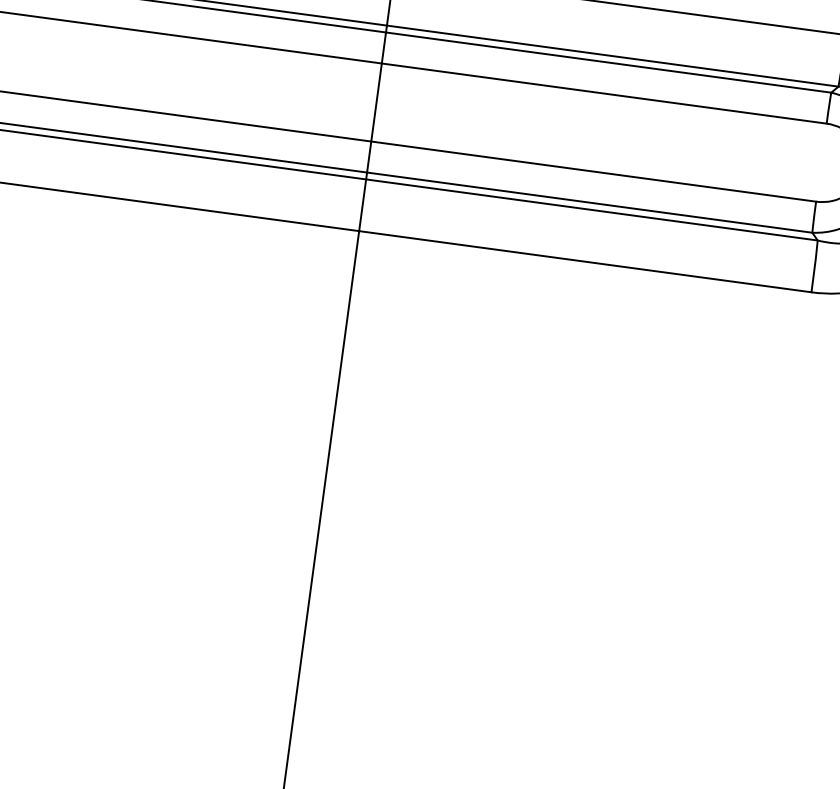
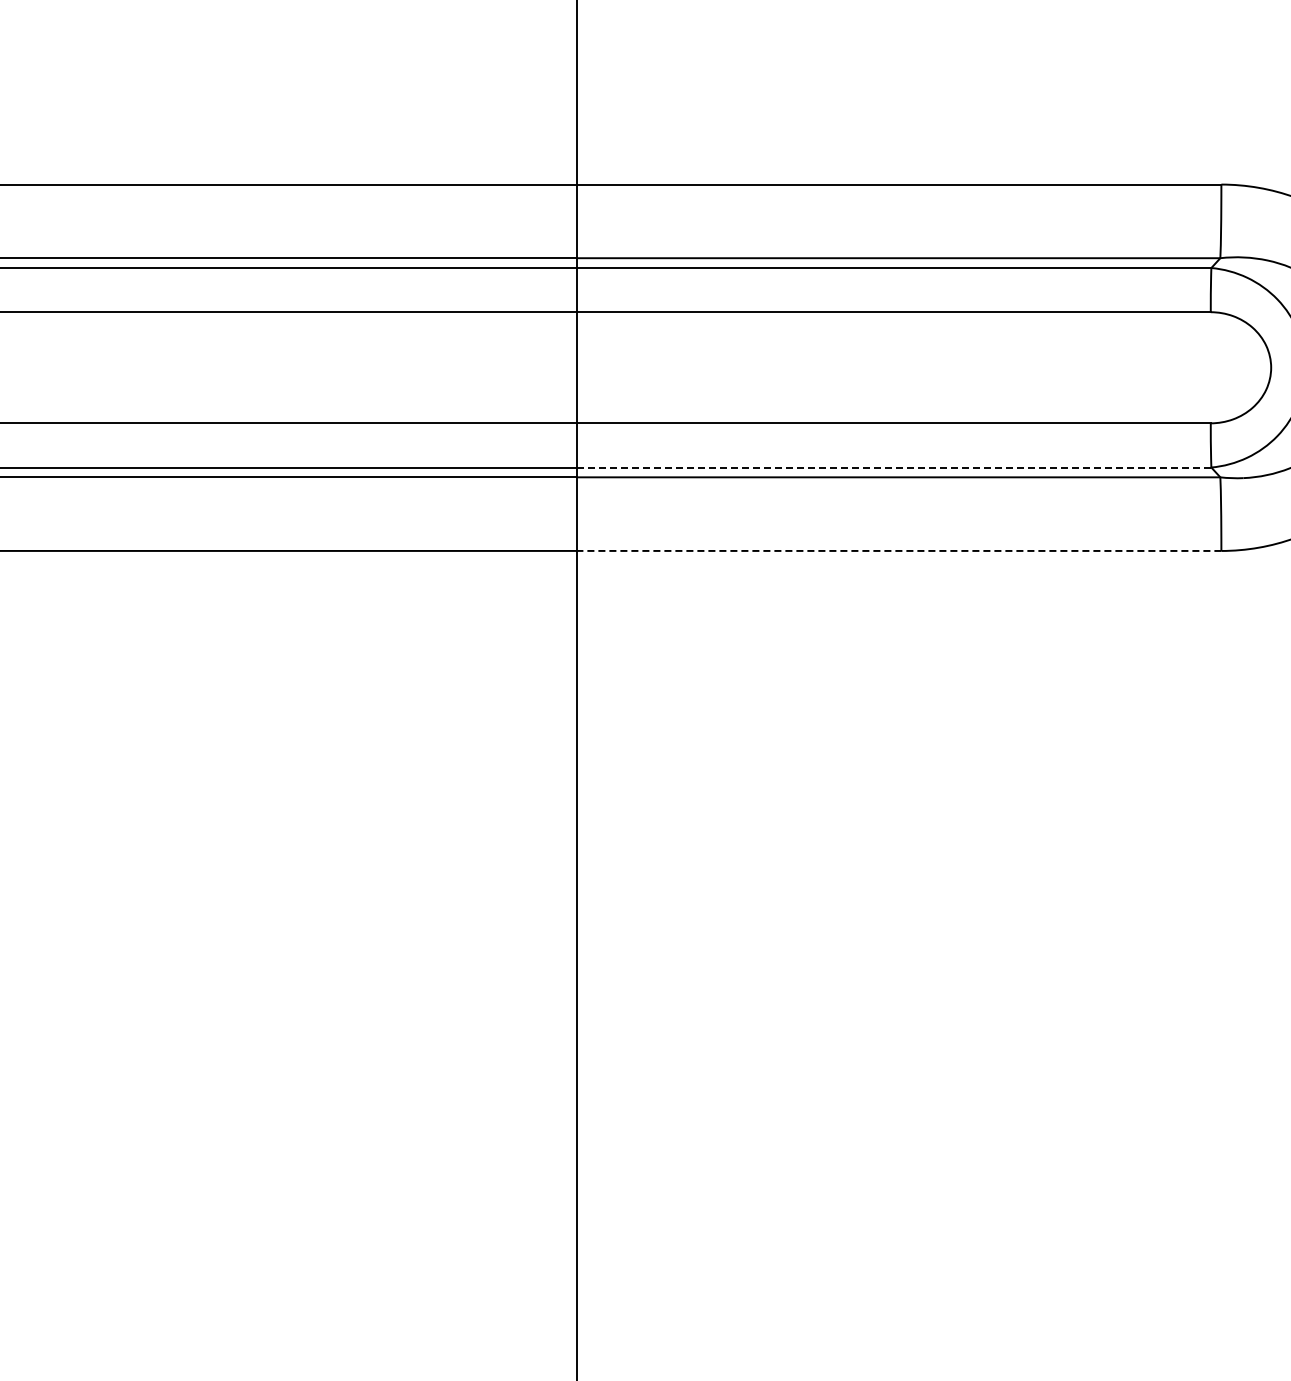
line: (589, 202) -> (894, 467), solid -> dashed
line: (584, 261) -> (898, 550), solid -> dashed

